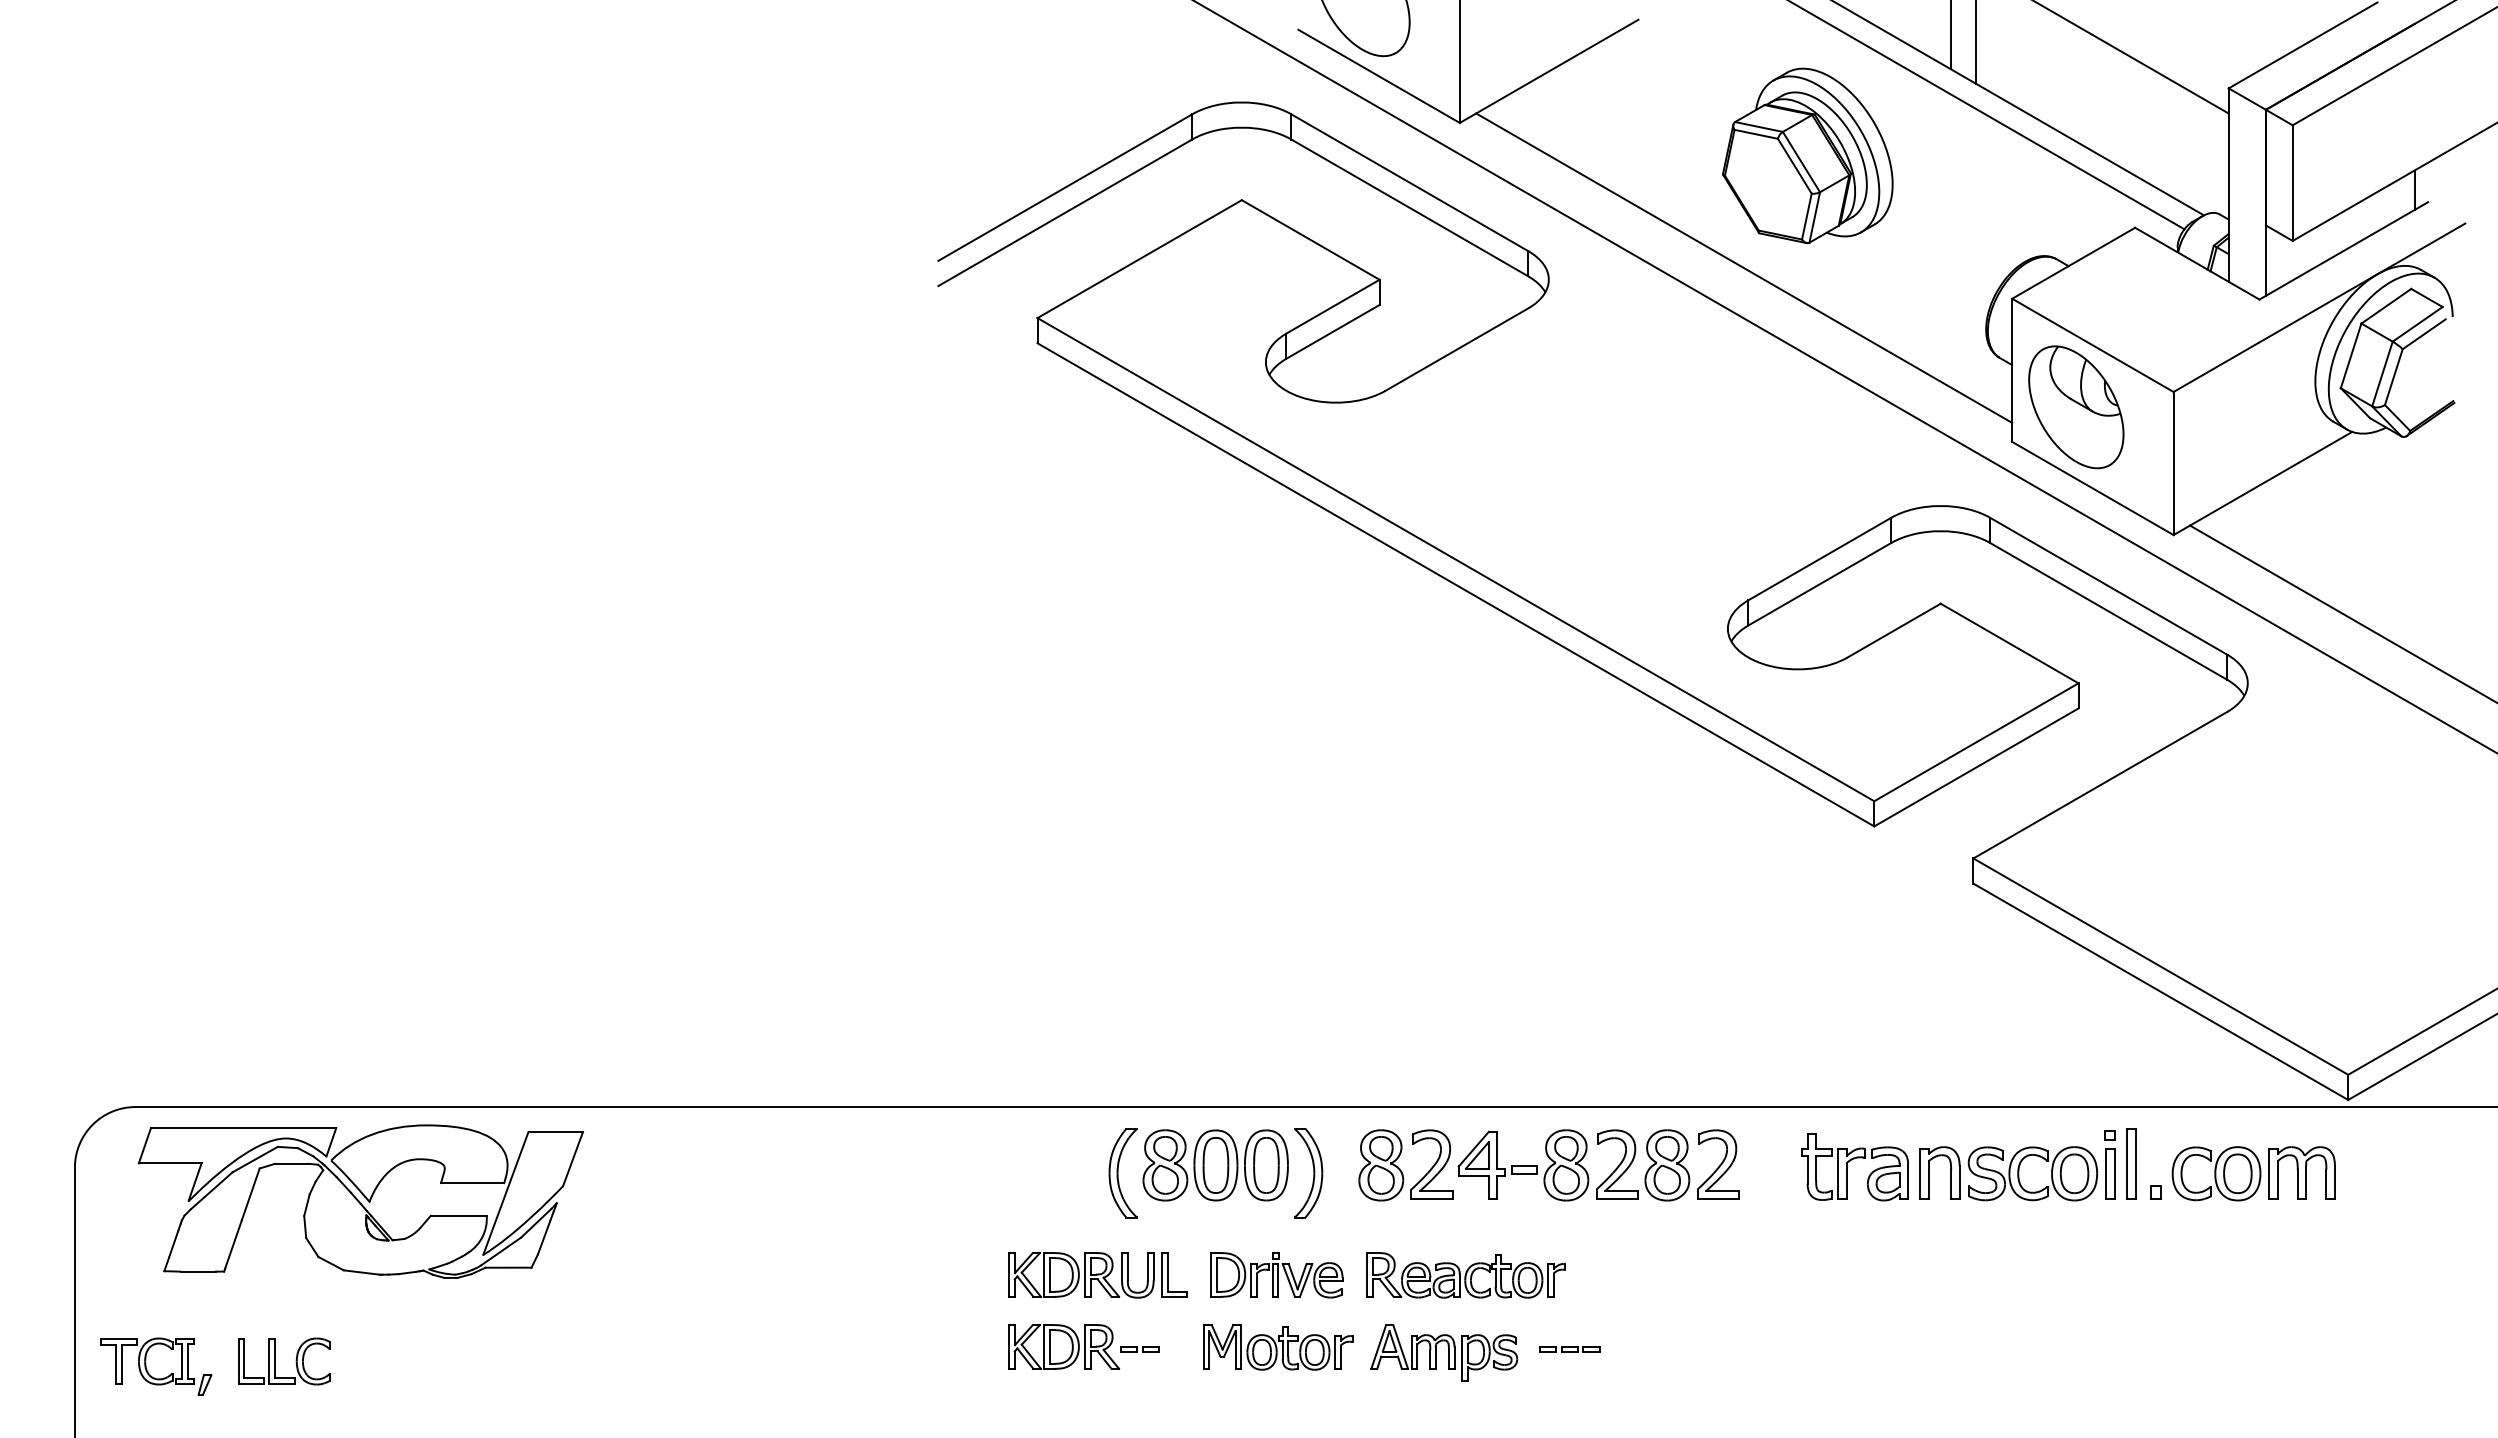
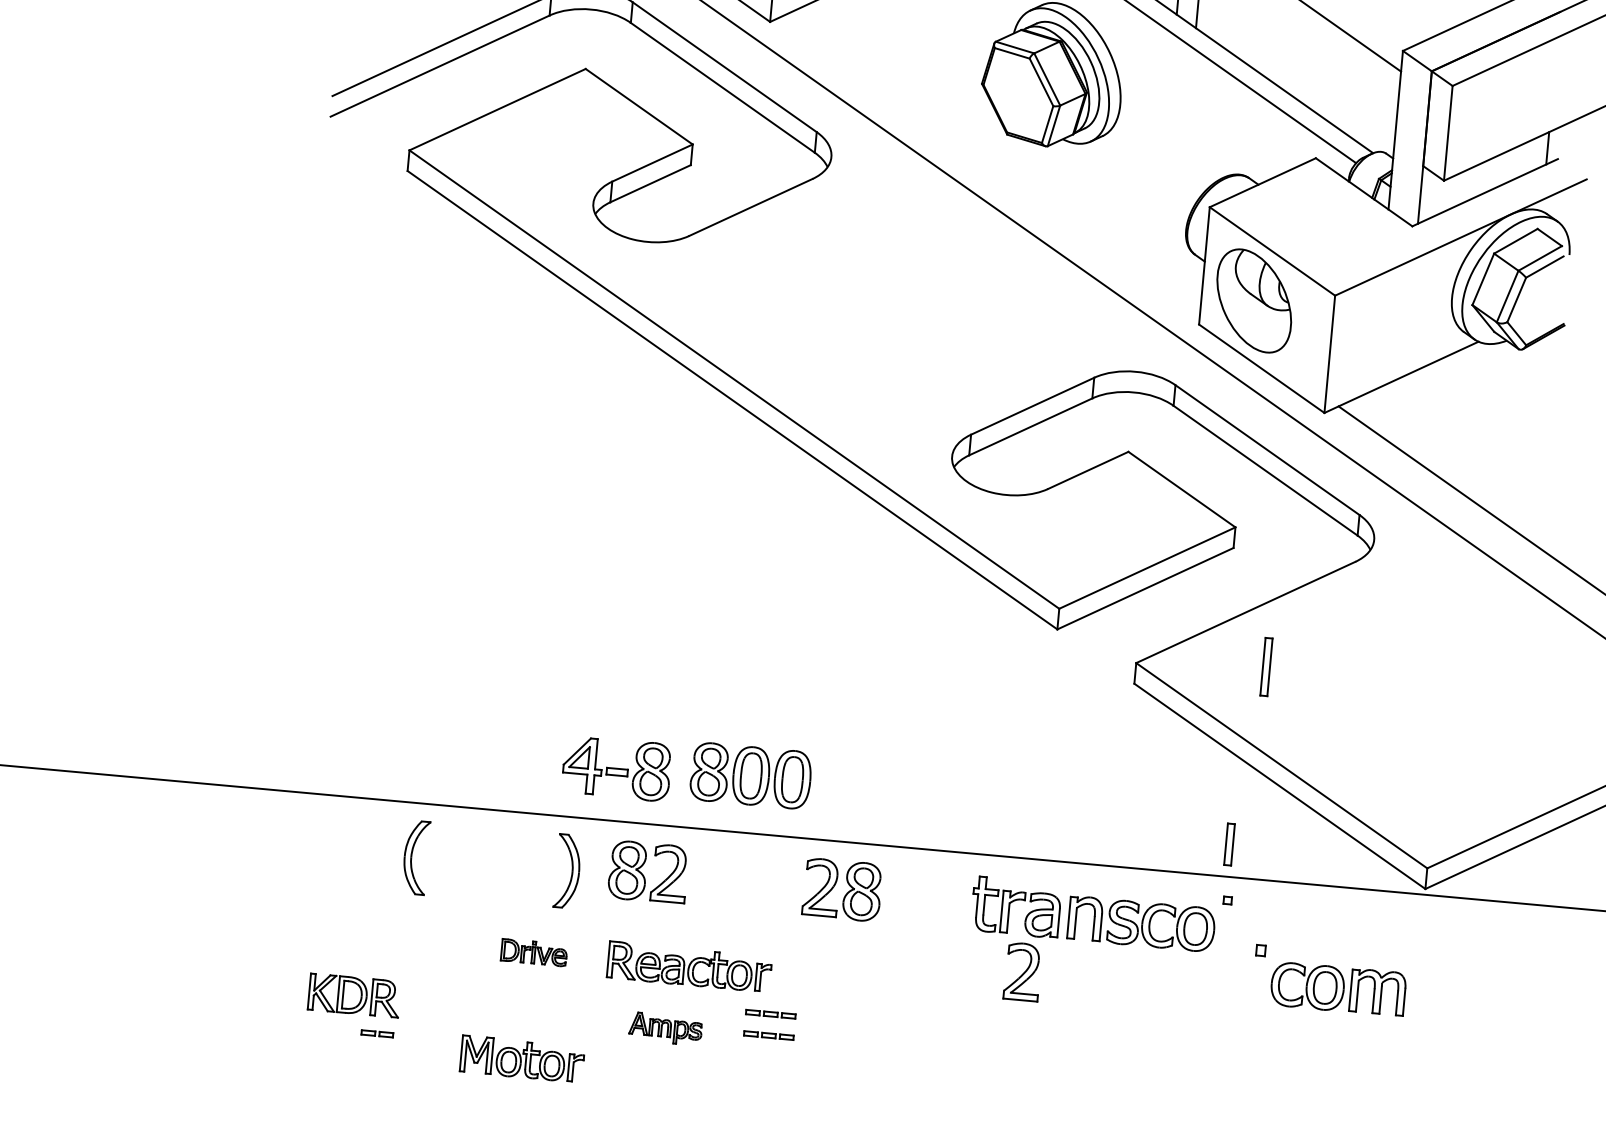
line: (1744, 267) -> (992, 161), removed
part: (2131, 1163) -> (1266, 666), moved
part: (1718, 1164) -> (1023, 971), moved
part: (1215, 1165) -> (750, 775), moved
part: (1523, 1165) -> (616, 768), moved
part: (2110, 1173) -> (1229, 844), moved
part: (2253, 1173) -> (1338, 988), moved
part: (1097, 1275) -> (387, 939), removed
part: (1276, 1275) -> (533, 952), size x0.6
part: (1569, 1323) -> (770, 1014), added
part: (1278, 1347) -> (522, 1059), moved
part: (1139, 1349) -> (377, 1033), moved
part: (1444, 1352) -> (665, 1028), size x0.6

